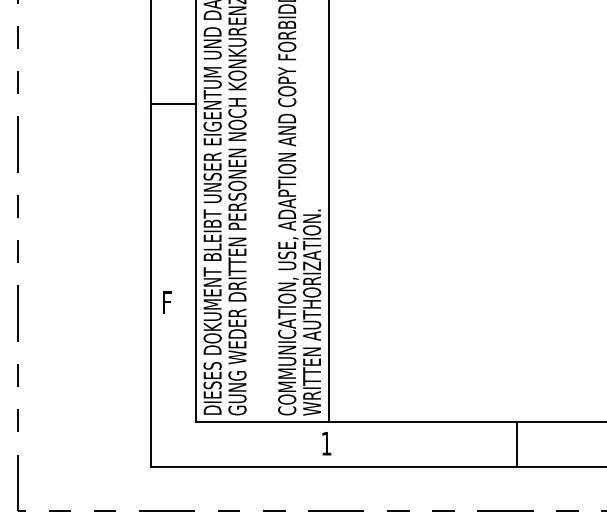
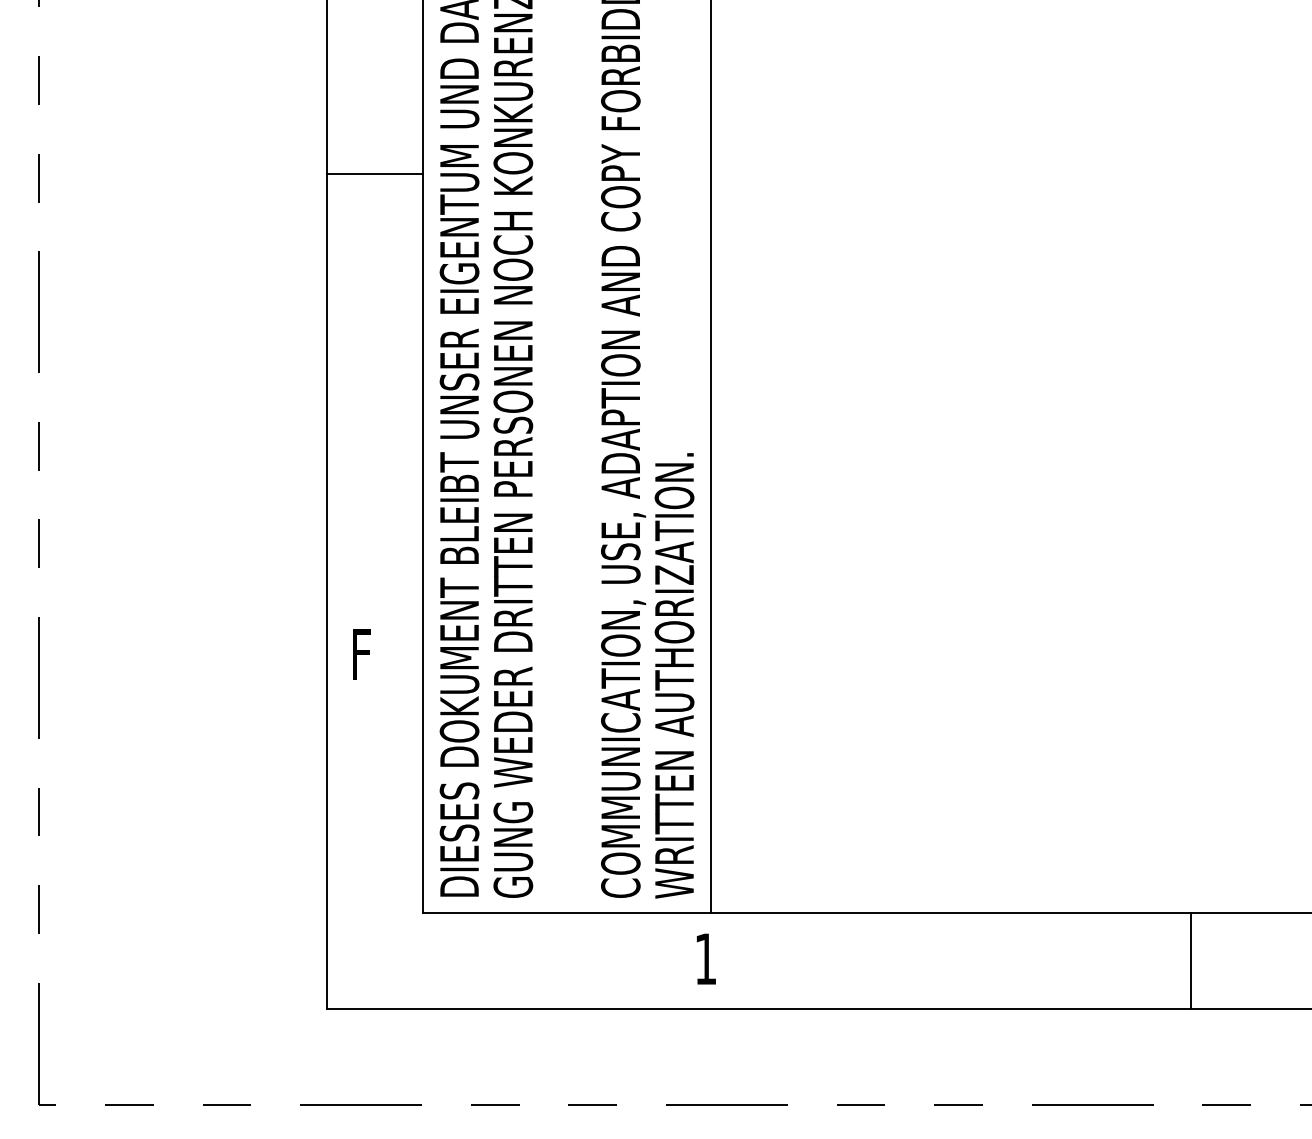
line: (173, 104) -> (374, 173), moved
line: (516, 444) -> (1190, 960), moved

